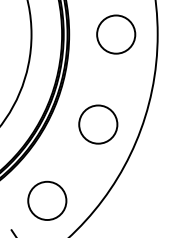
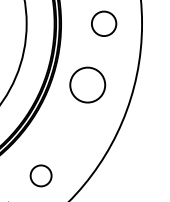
circle: (116, 34) -> (104, 23), size x0.7
circle: (98, 124) -> (87, 85), moved
circle: (47, 200) -> (41, 175), size x0.6

